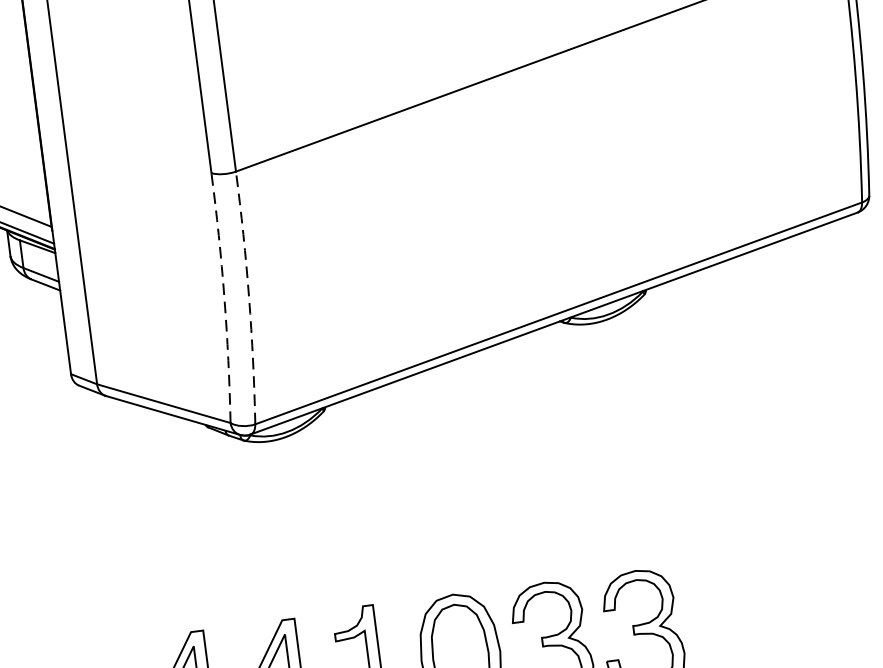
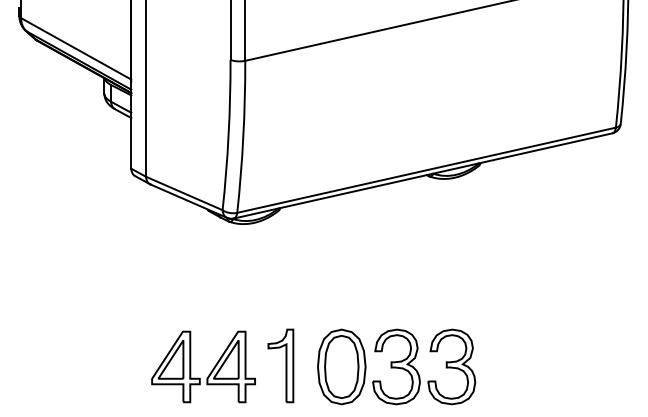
arc: (249, 296) -> (243, 136), dashed -> solid
arc: (224, 298) -> (228, 135), dashed -> solid

